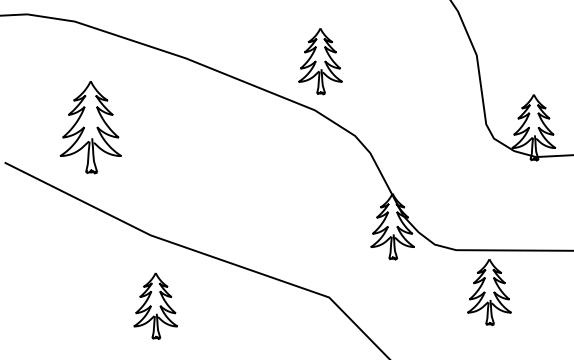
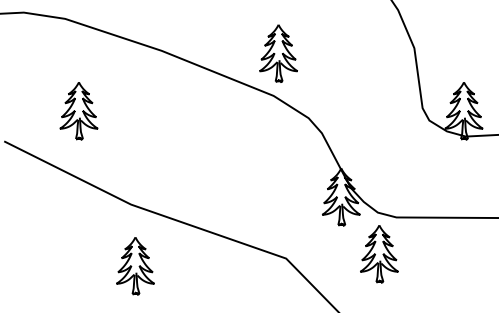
part: (90, 127) -> (78, 110), size x0.71
part: (489, 292) -> (379, 254), moved

